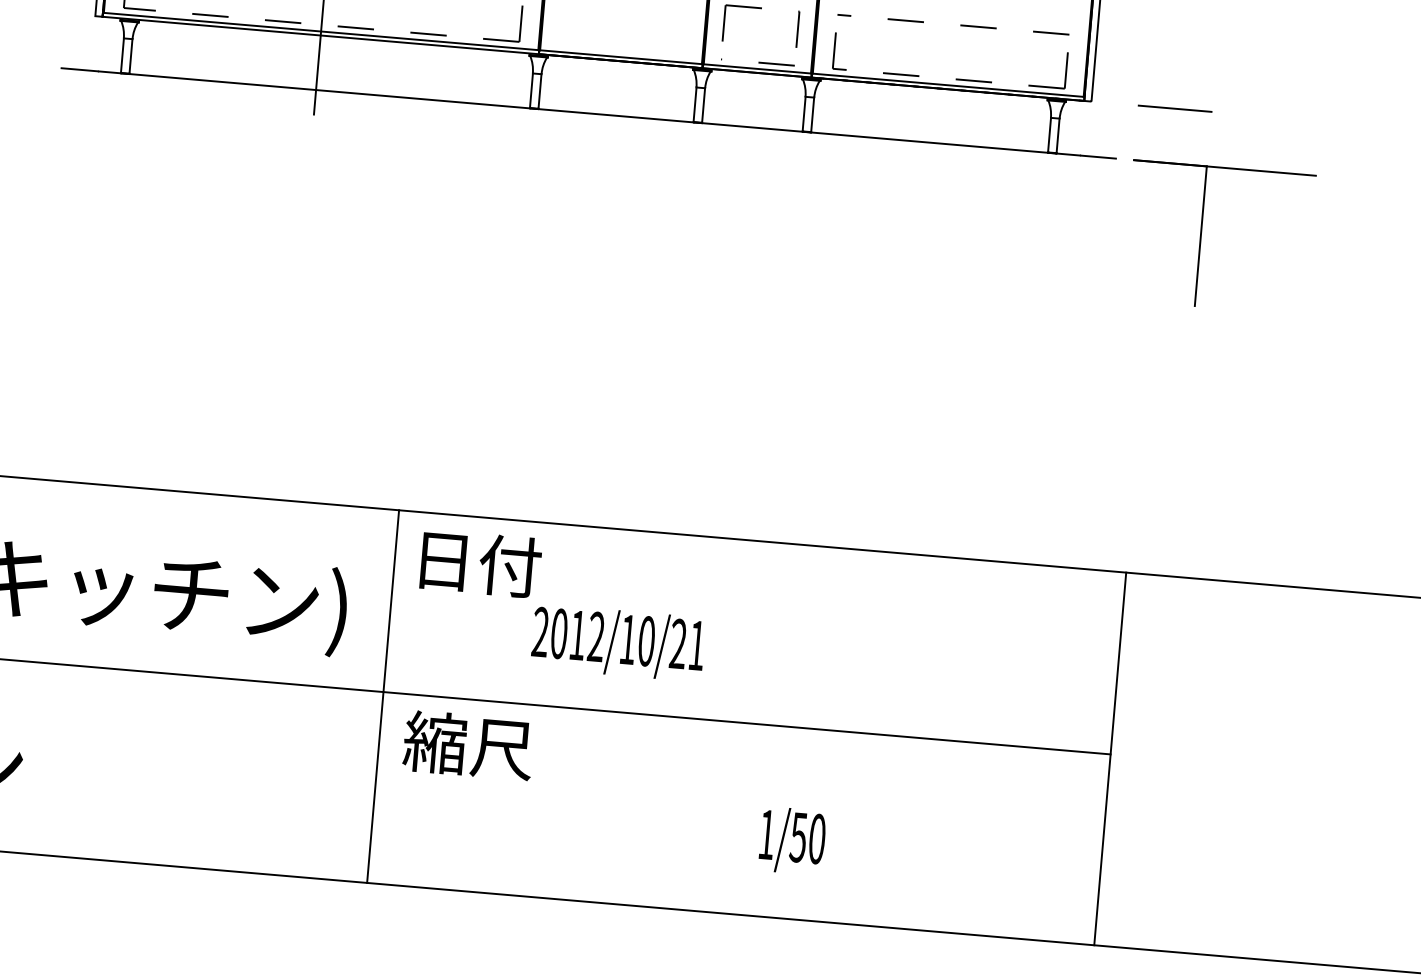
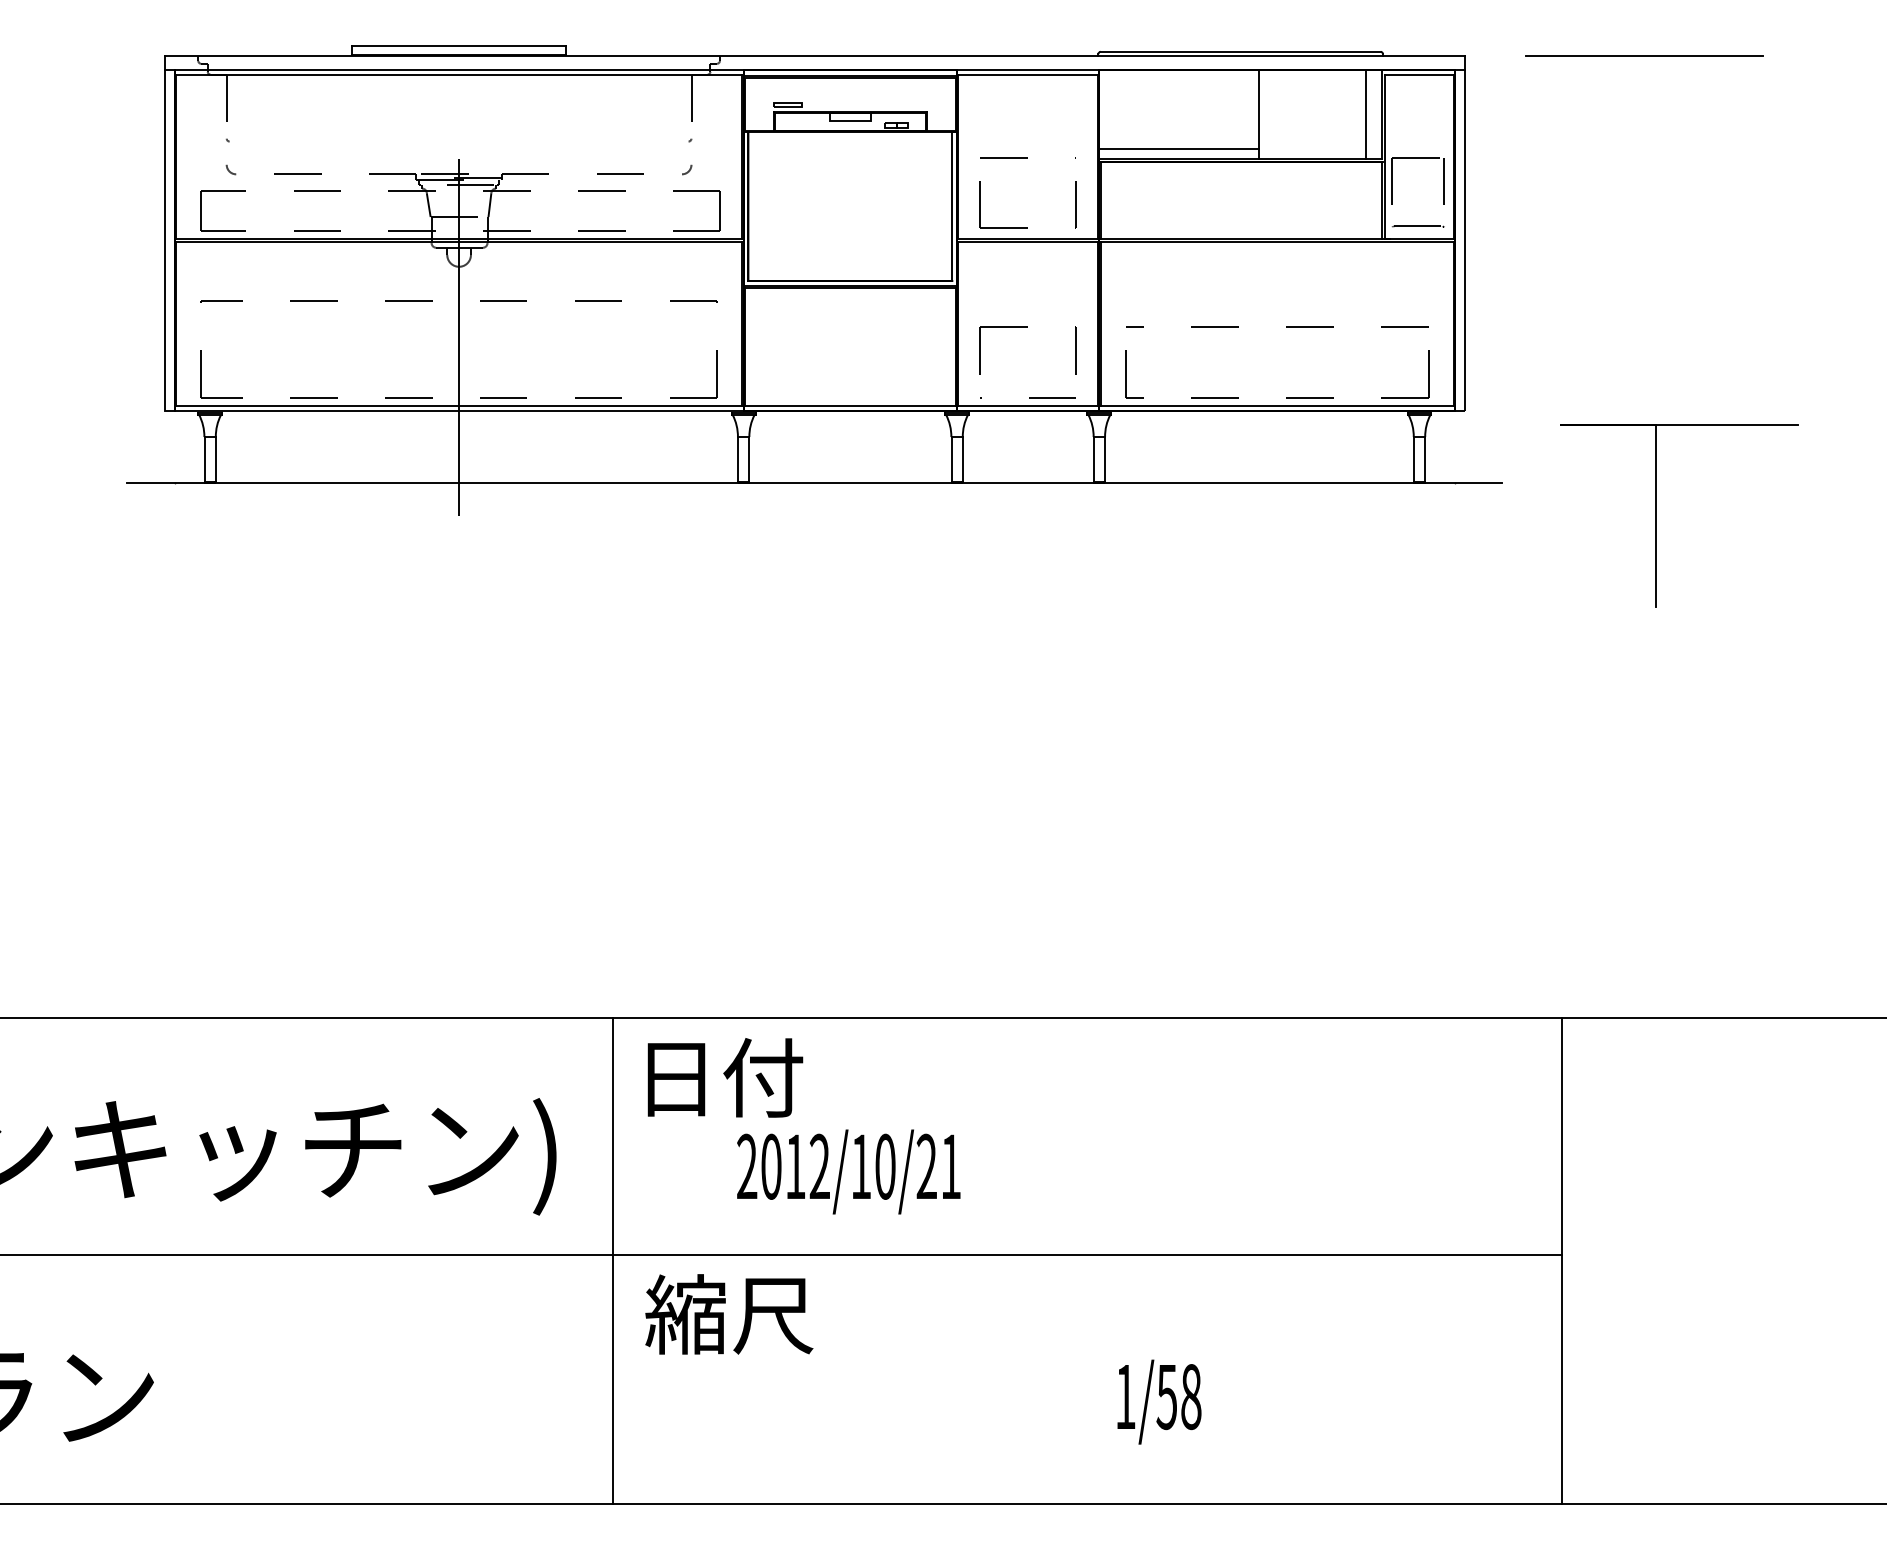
line: (1175, 108) -> (1573, 411), removed
part: (1201, 236) -> (1656, 515), moved
text: (618, 642) -> (848, 1171), moved
text: (817, 838) -> (1191, 1396), 1/50 -> 1/58

